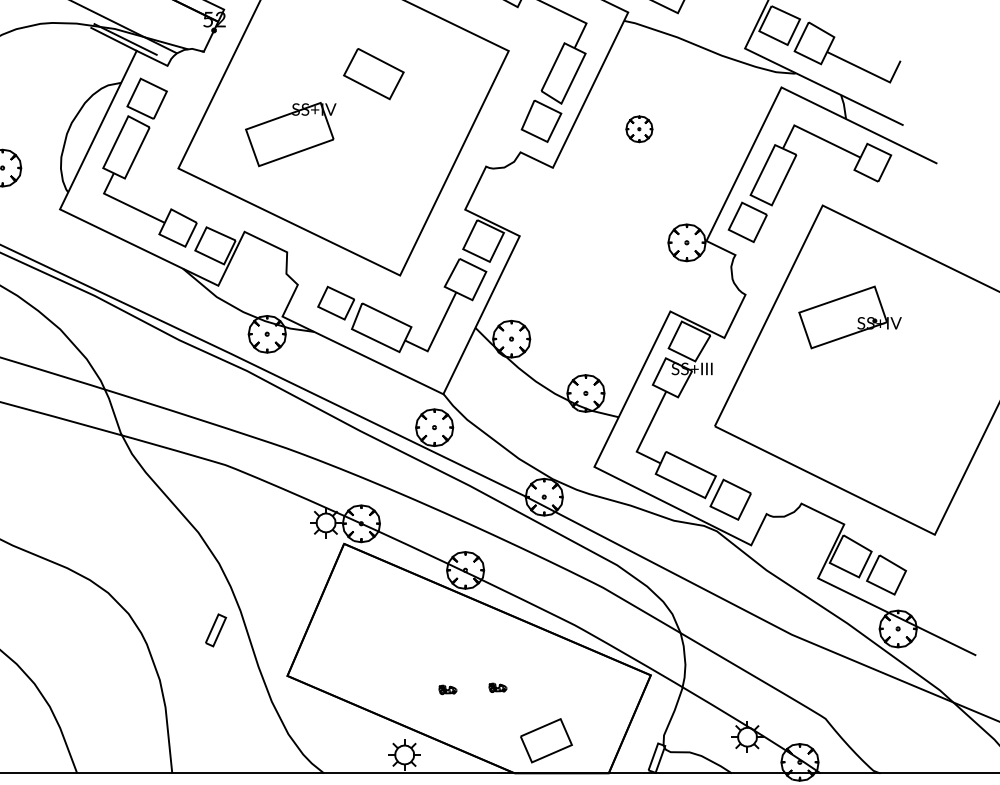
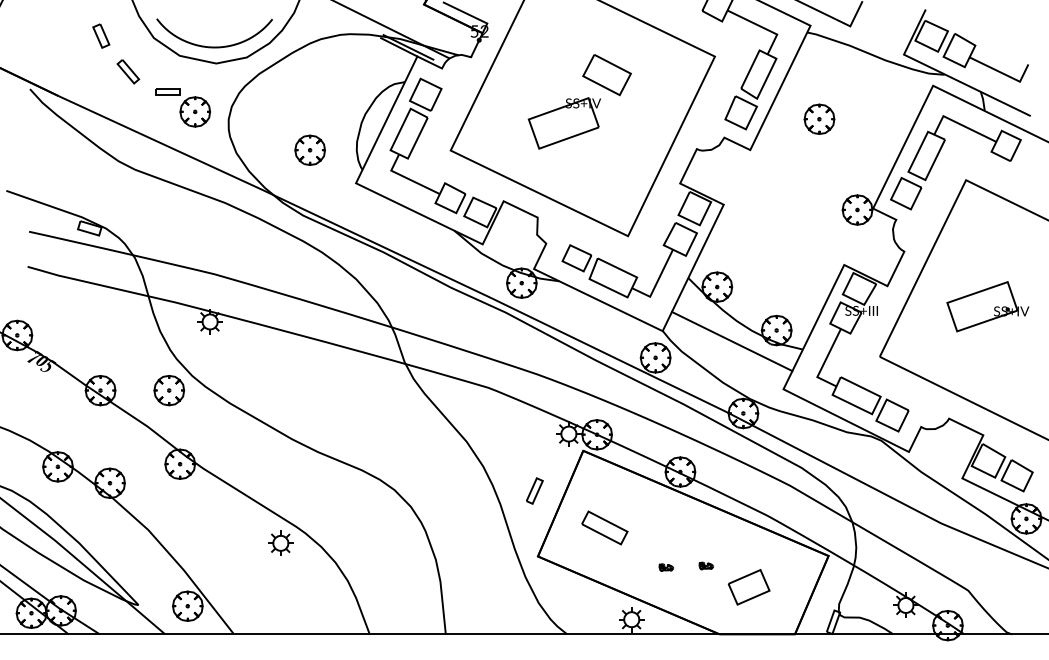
part: (639, 128) -> (819, 118), size x1.43
part: (289, 134) -> (563, 123), moved
part: (849, 317) -> (987, 306), moved
line: (529, 407) -> (731, 341), added
part: (215, 629) -> (534, 490), moved
part: (370, 639) -> (604, 527), added
part: (545, 740) -> (748, 587), moved

